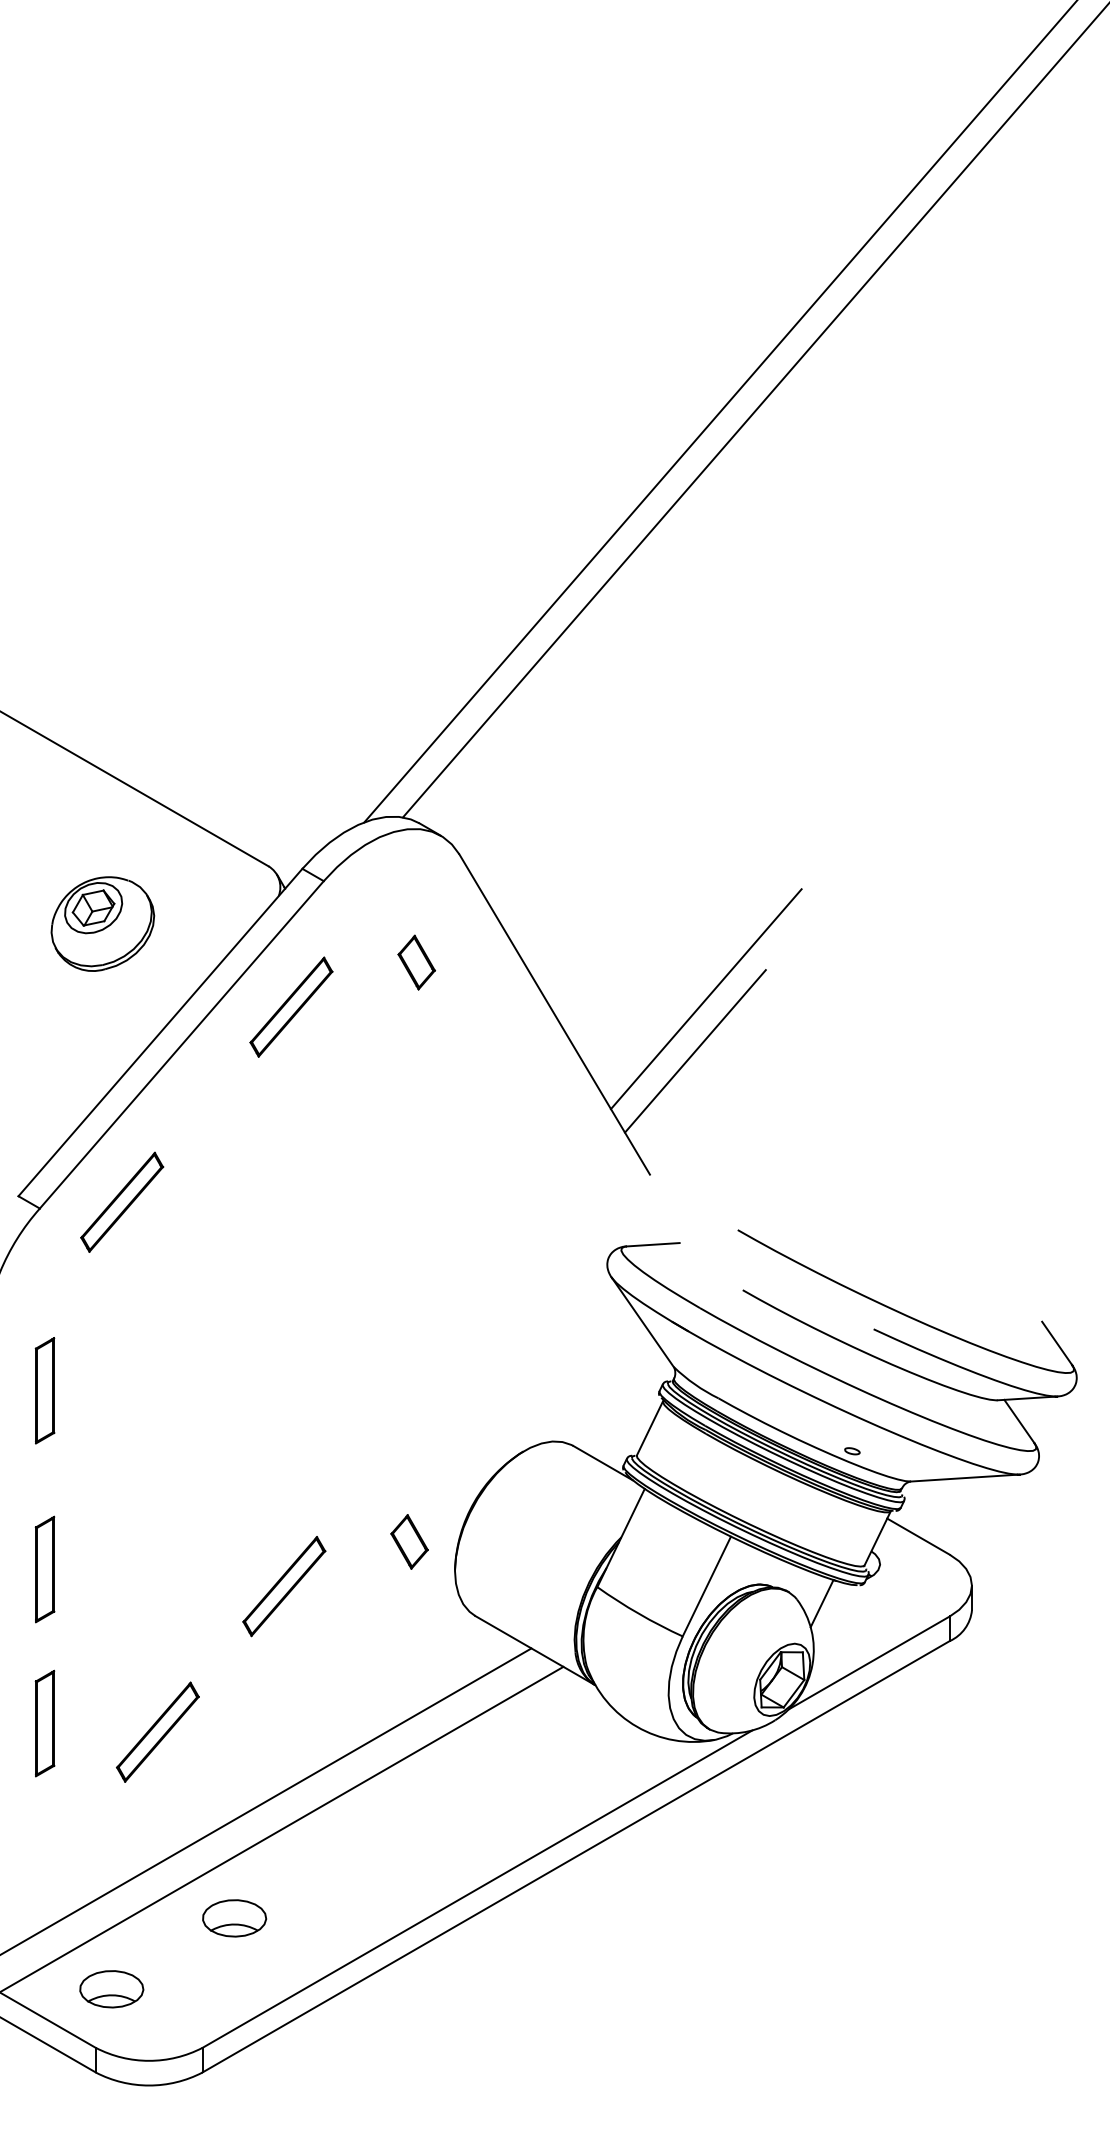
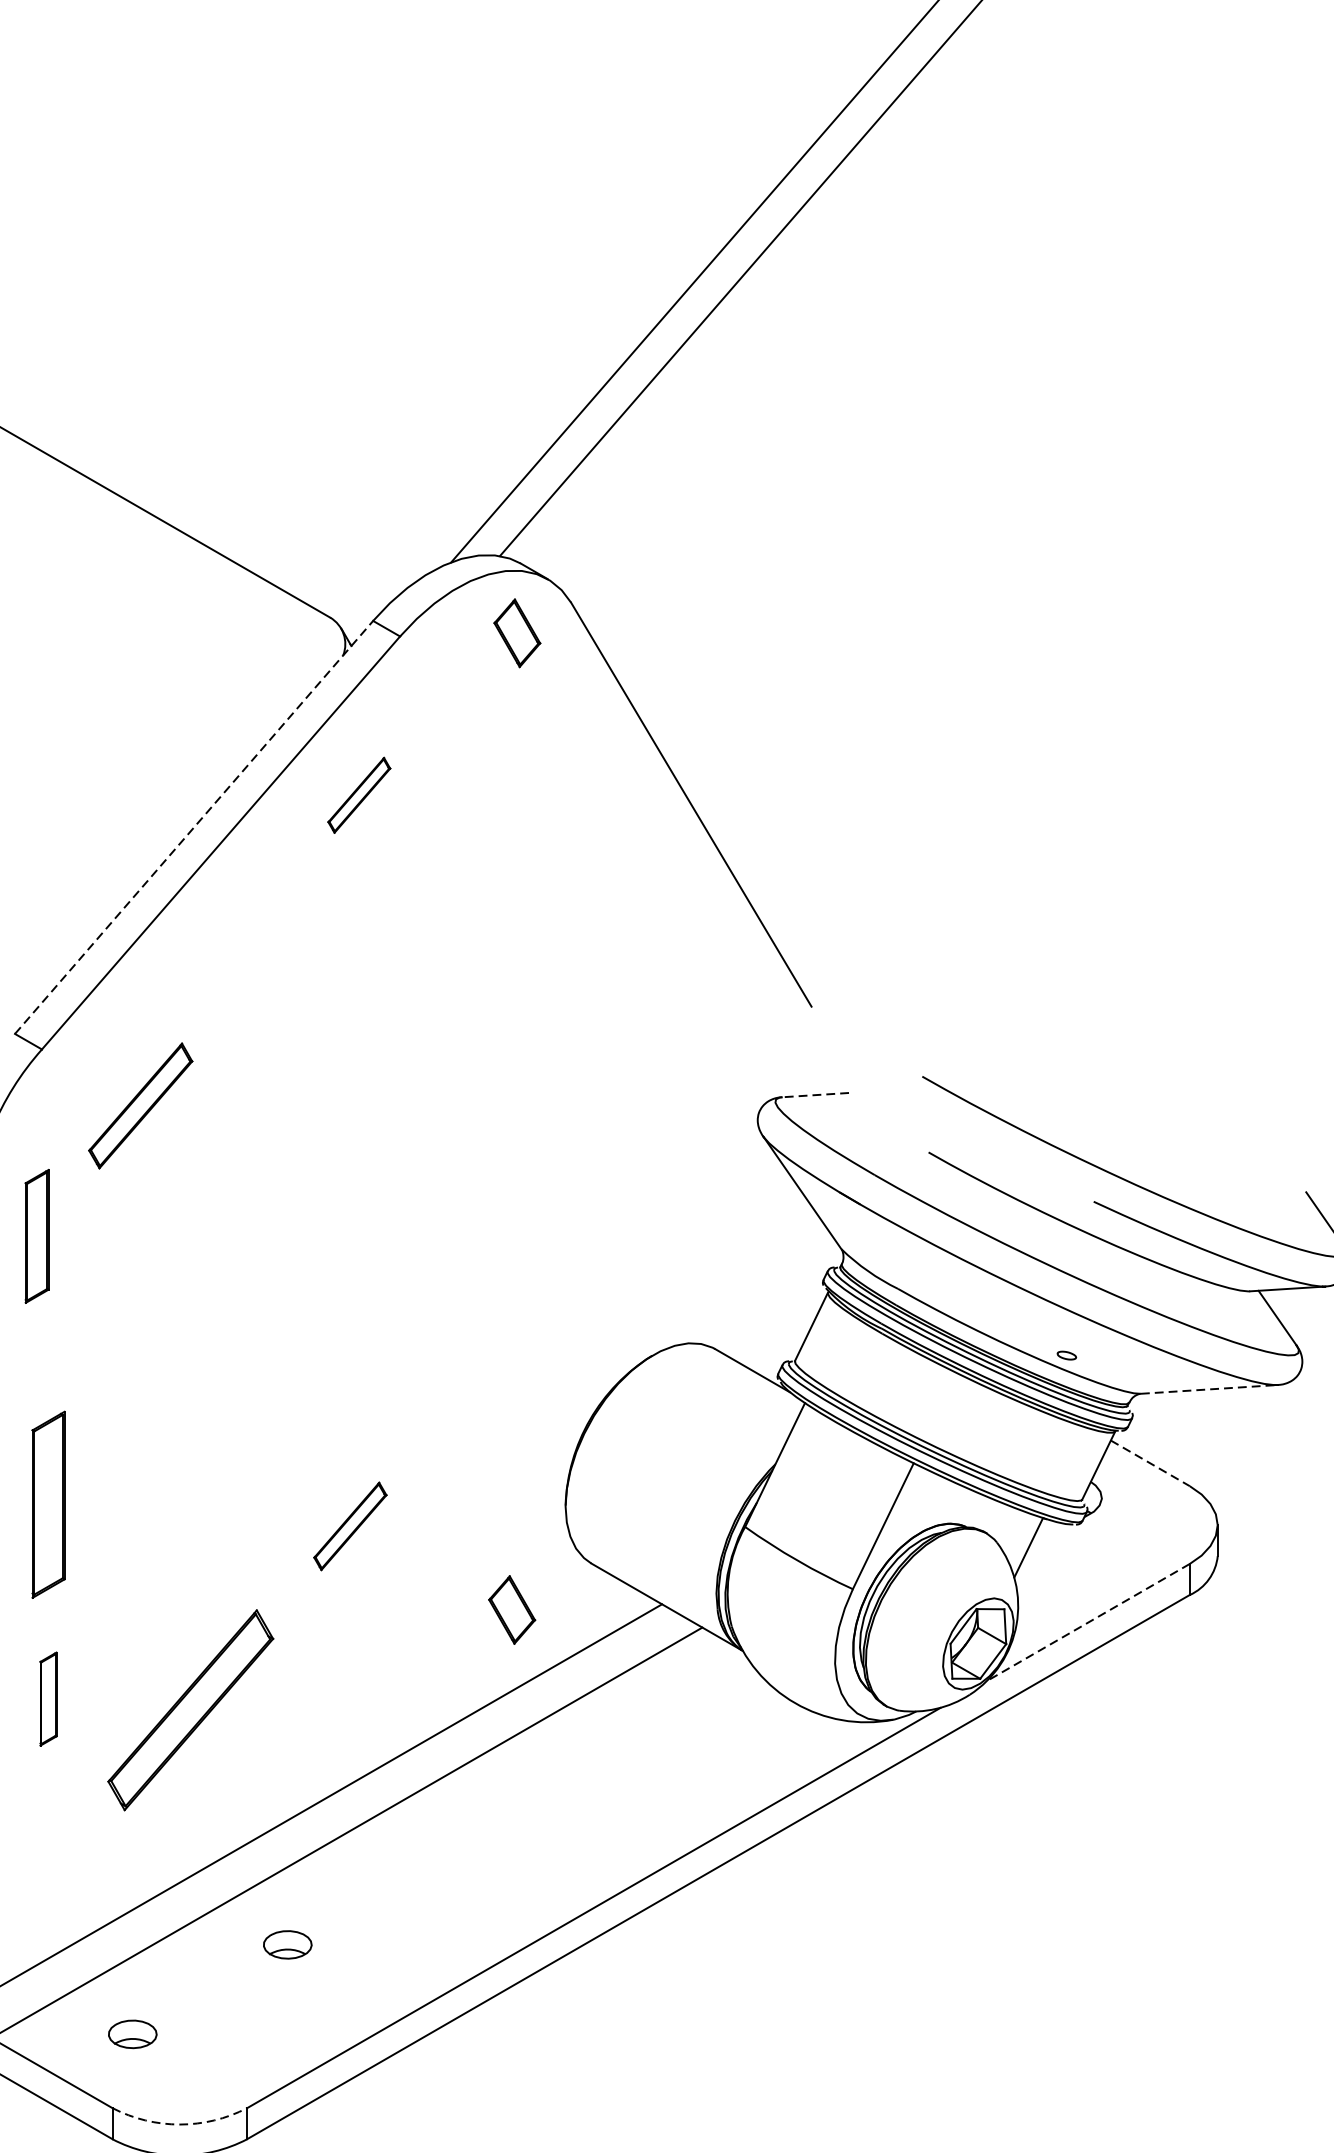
part: (102, 923) -> (120, 689), removed
part: (416, 962) -> (517, 633), moved
line: (705, 999) -> (881, 785), removed
part: (291, 1006) -> (359, 794), size x0.6
line: (160, 1032) -> (194, 827), solid -> dashed
line: (695, 1051) -> (868, 851), removed
part: (122, 1201) -> (141, 1104), moved
line: (653, 1244) -> (815, 1094), solid -> dashed
part: (44, 1390) -> (36, 1236), moved
line: (965, 1478) -> (1209, 1389), solid -> dashed
line: (918, 1536) -> (1150, 1463), solid -> dashed
part: (409, 1541) -> (511, 1609), moved
part: (44, 1569) -> (47, 1504), size x1.4
part: (284, 1586) -> (350, 1526), size x0.7
line: (869, 1662) -> (1088, 1622), solid -> dashed
part: (44, 1723) -> (47, 1699), size x0.7
part: (157, 1731) -> (190, 1709), size x1.6
part: (234, 1918) -> (287, 1944), size x0.6
part: (111, 1989) -> (132, 2034), size x0.6
arc: (149, 2060) -> (180, 2124), solid -> dashed

